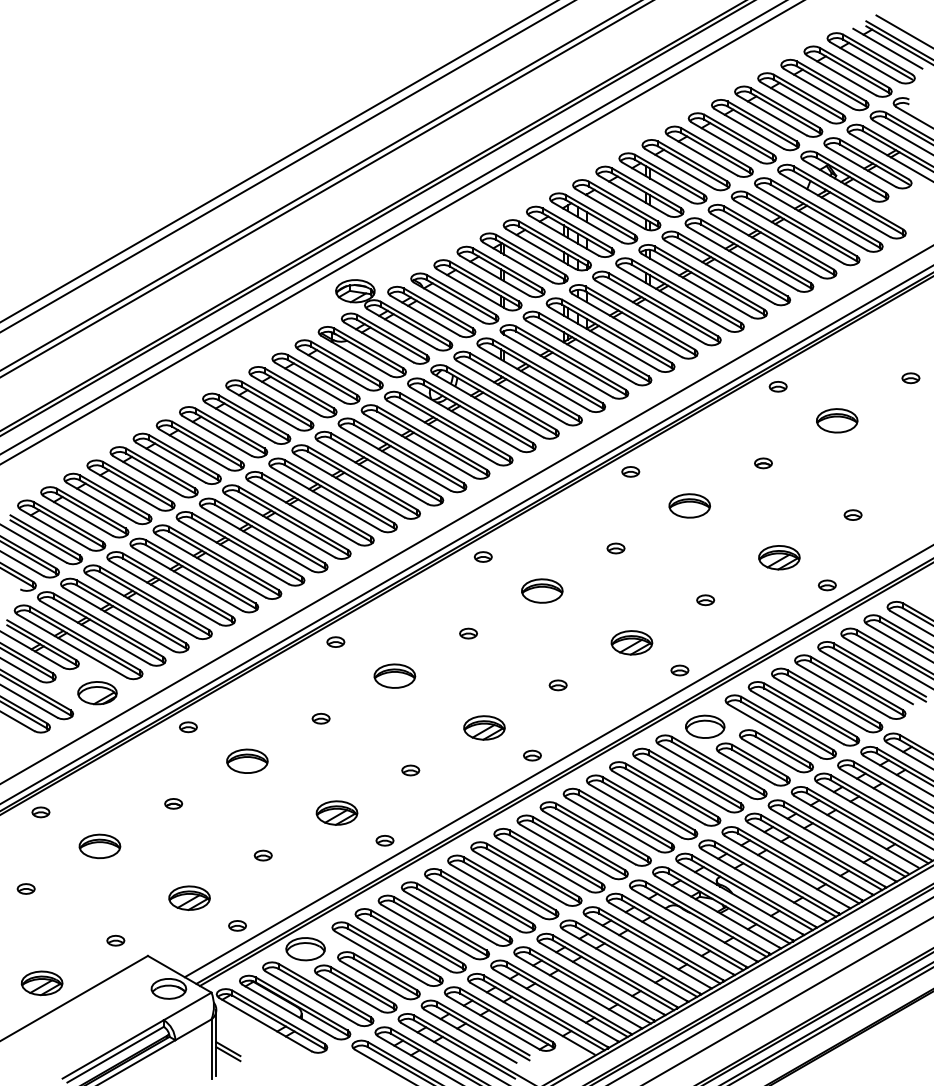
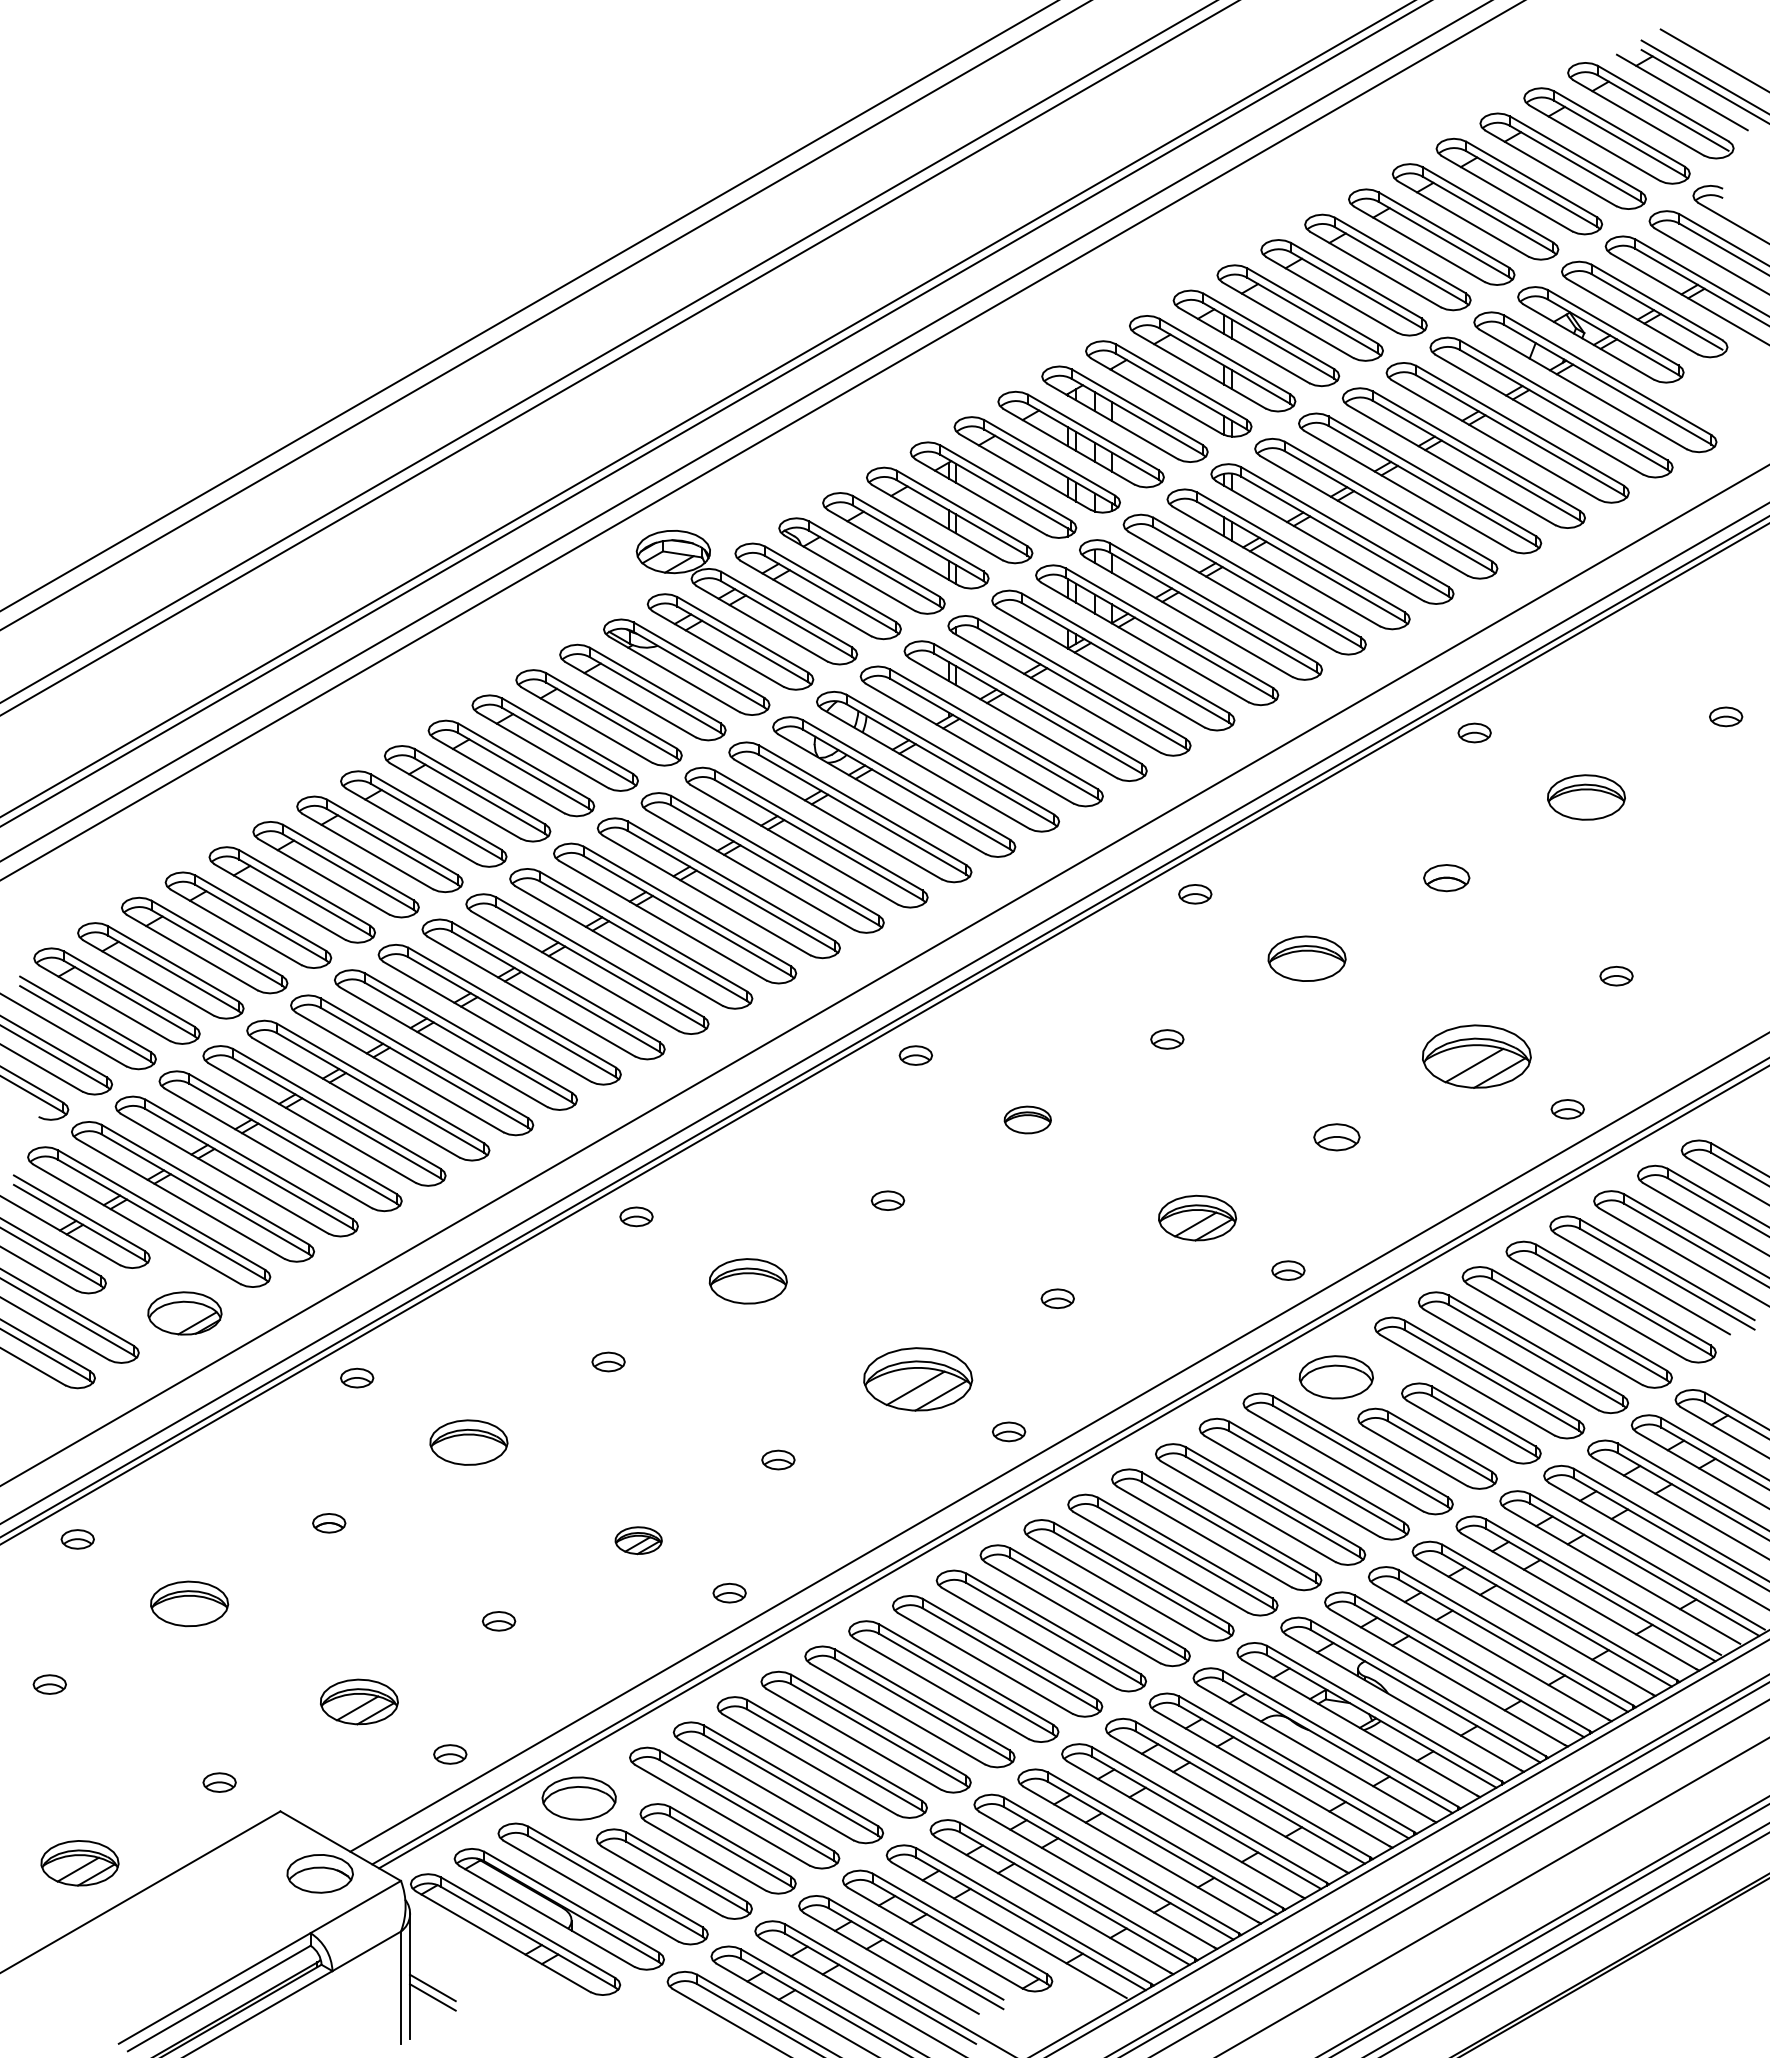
part: (763, 463) -> (1446, 878), size x1.4
part: (779, 557) -> (1477, 1056), size x1.4
part: (542, 590) -> (1028, 1118), size x0.6
part: (705, 600) -> (1336, 1137), size x1.4
part: (484, 727) -> (918, 1378), size x1.4
part: (336, 812) -> (637, 1539), size x0.6

